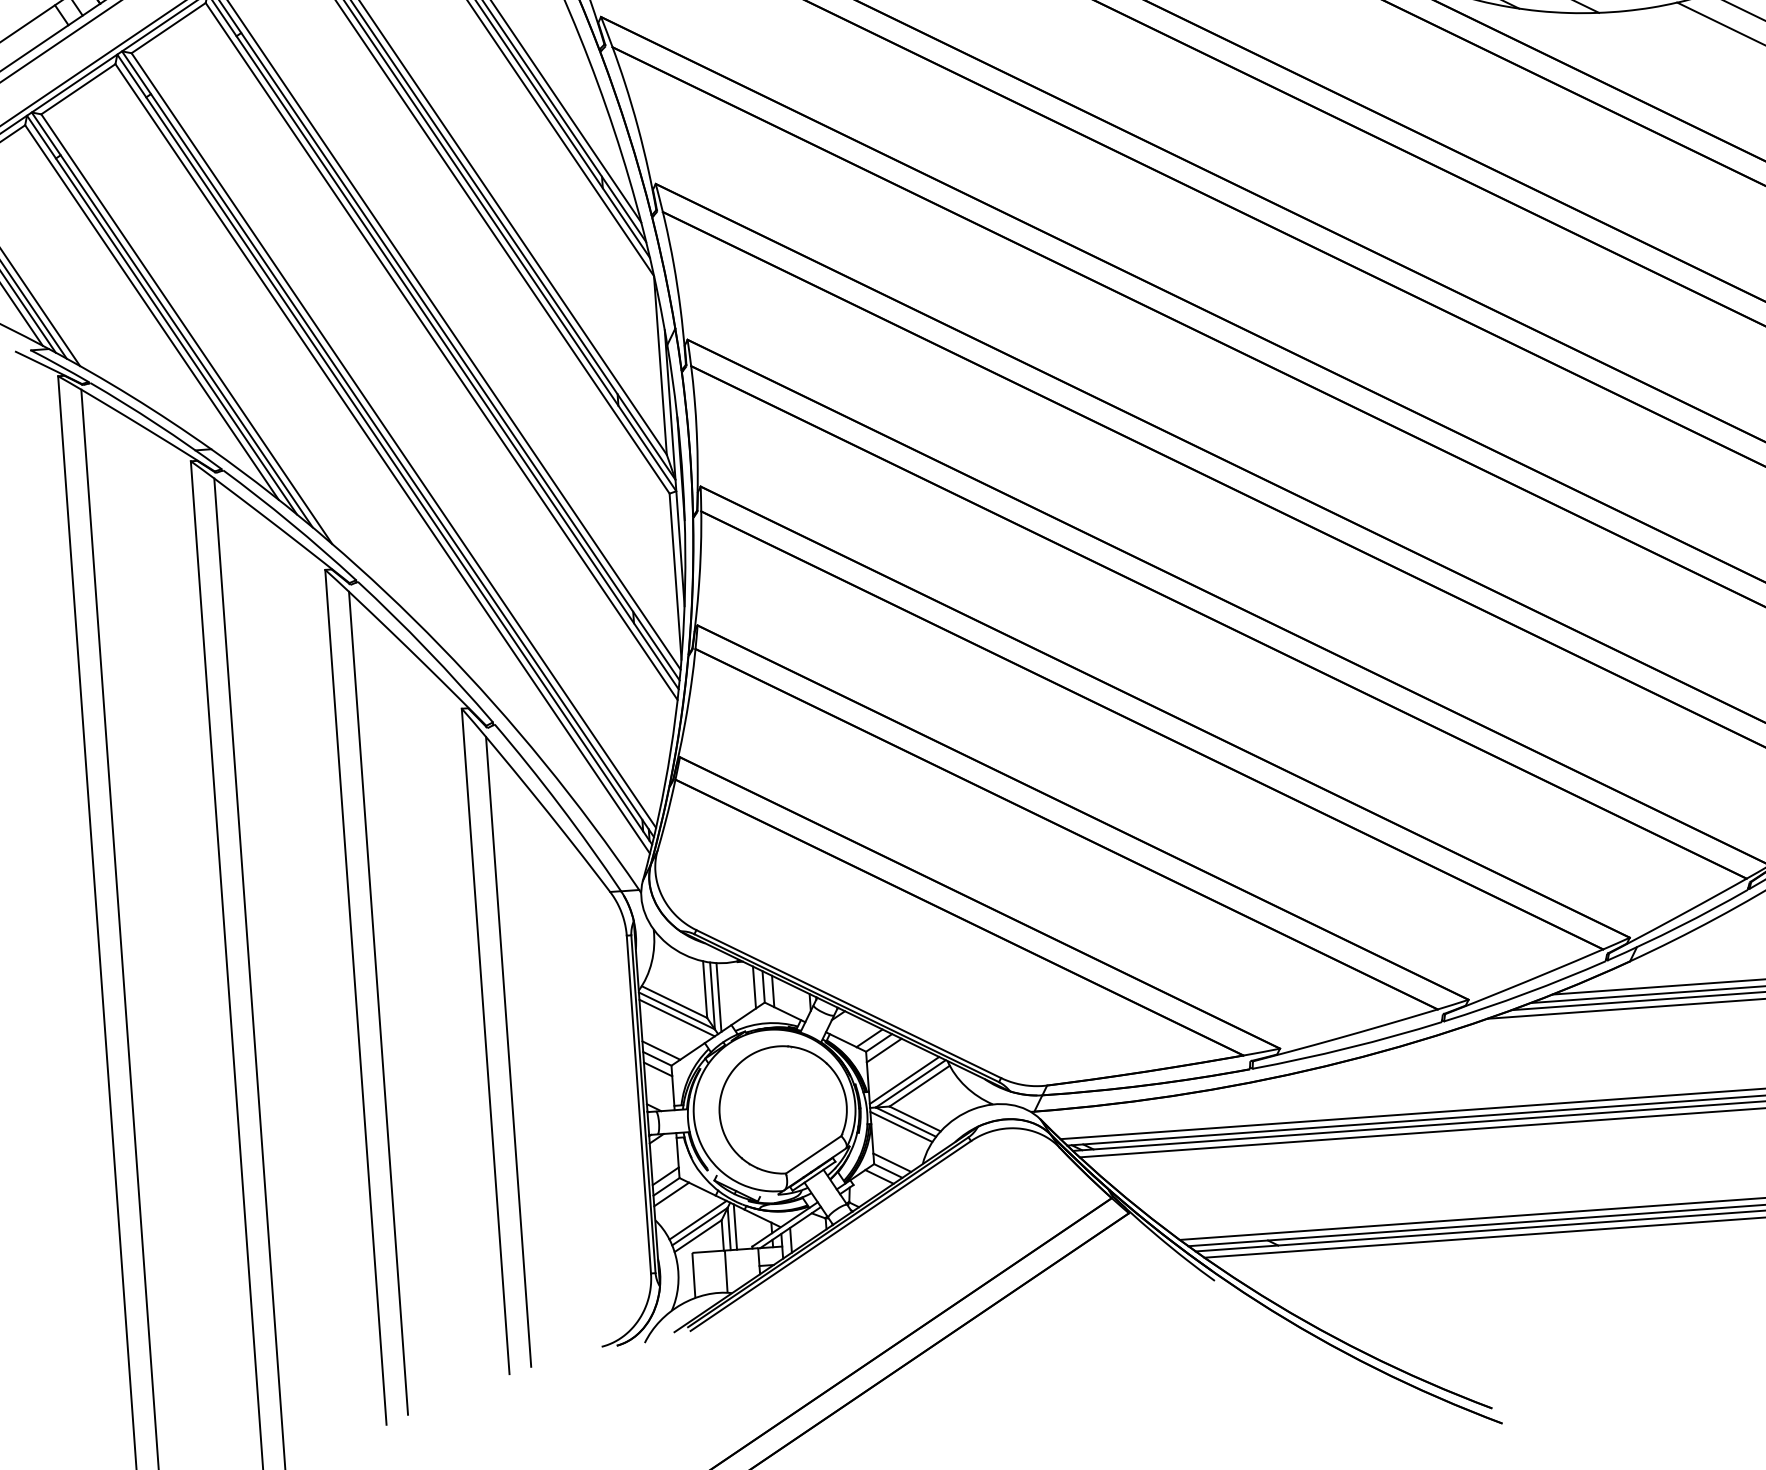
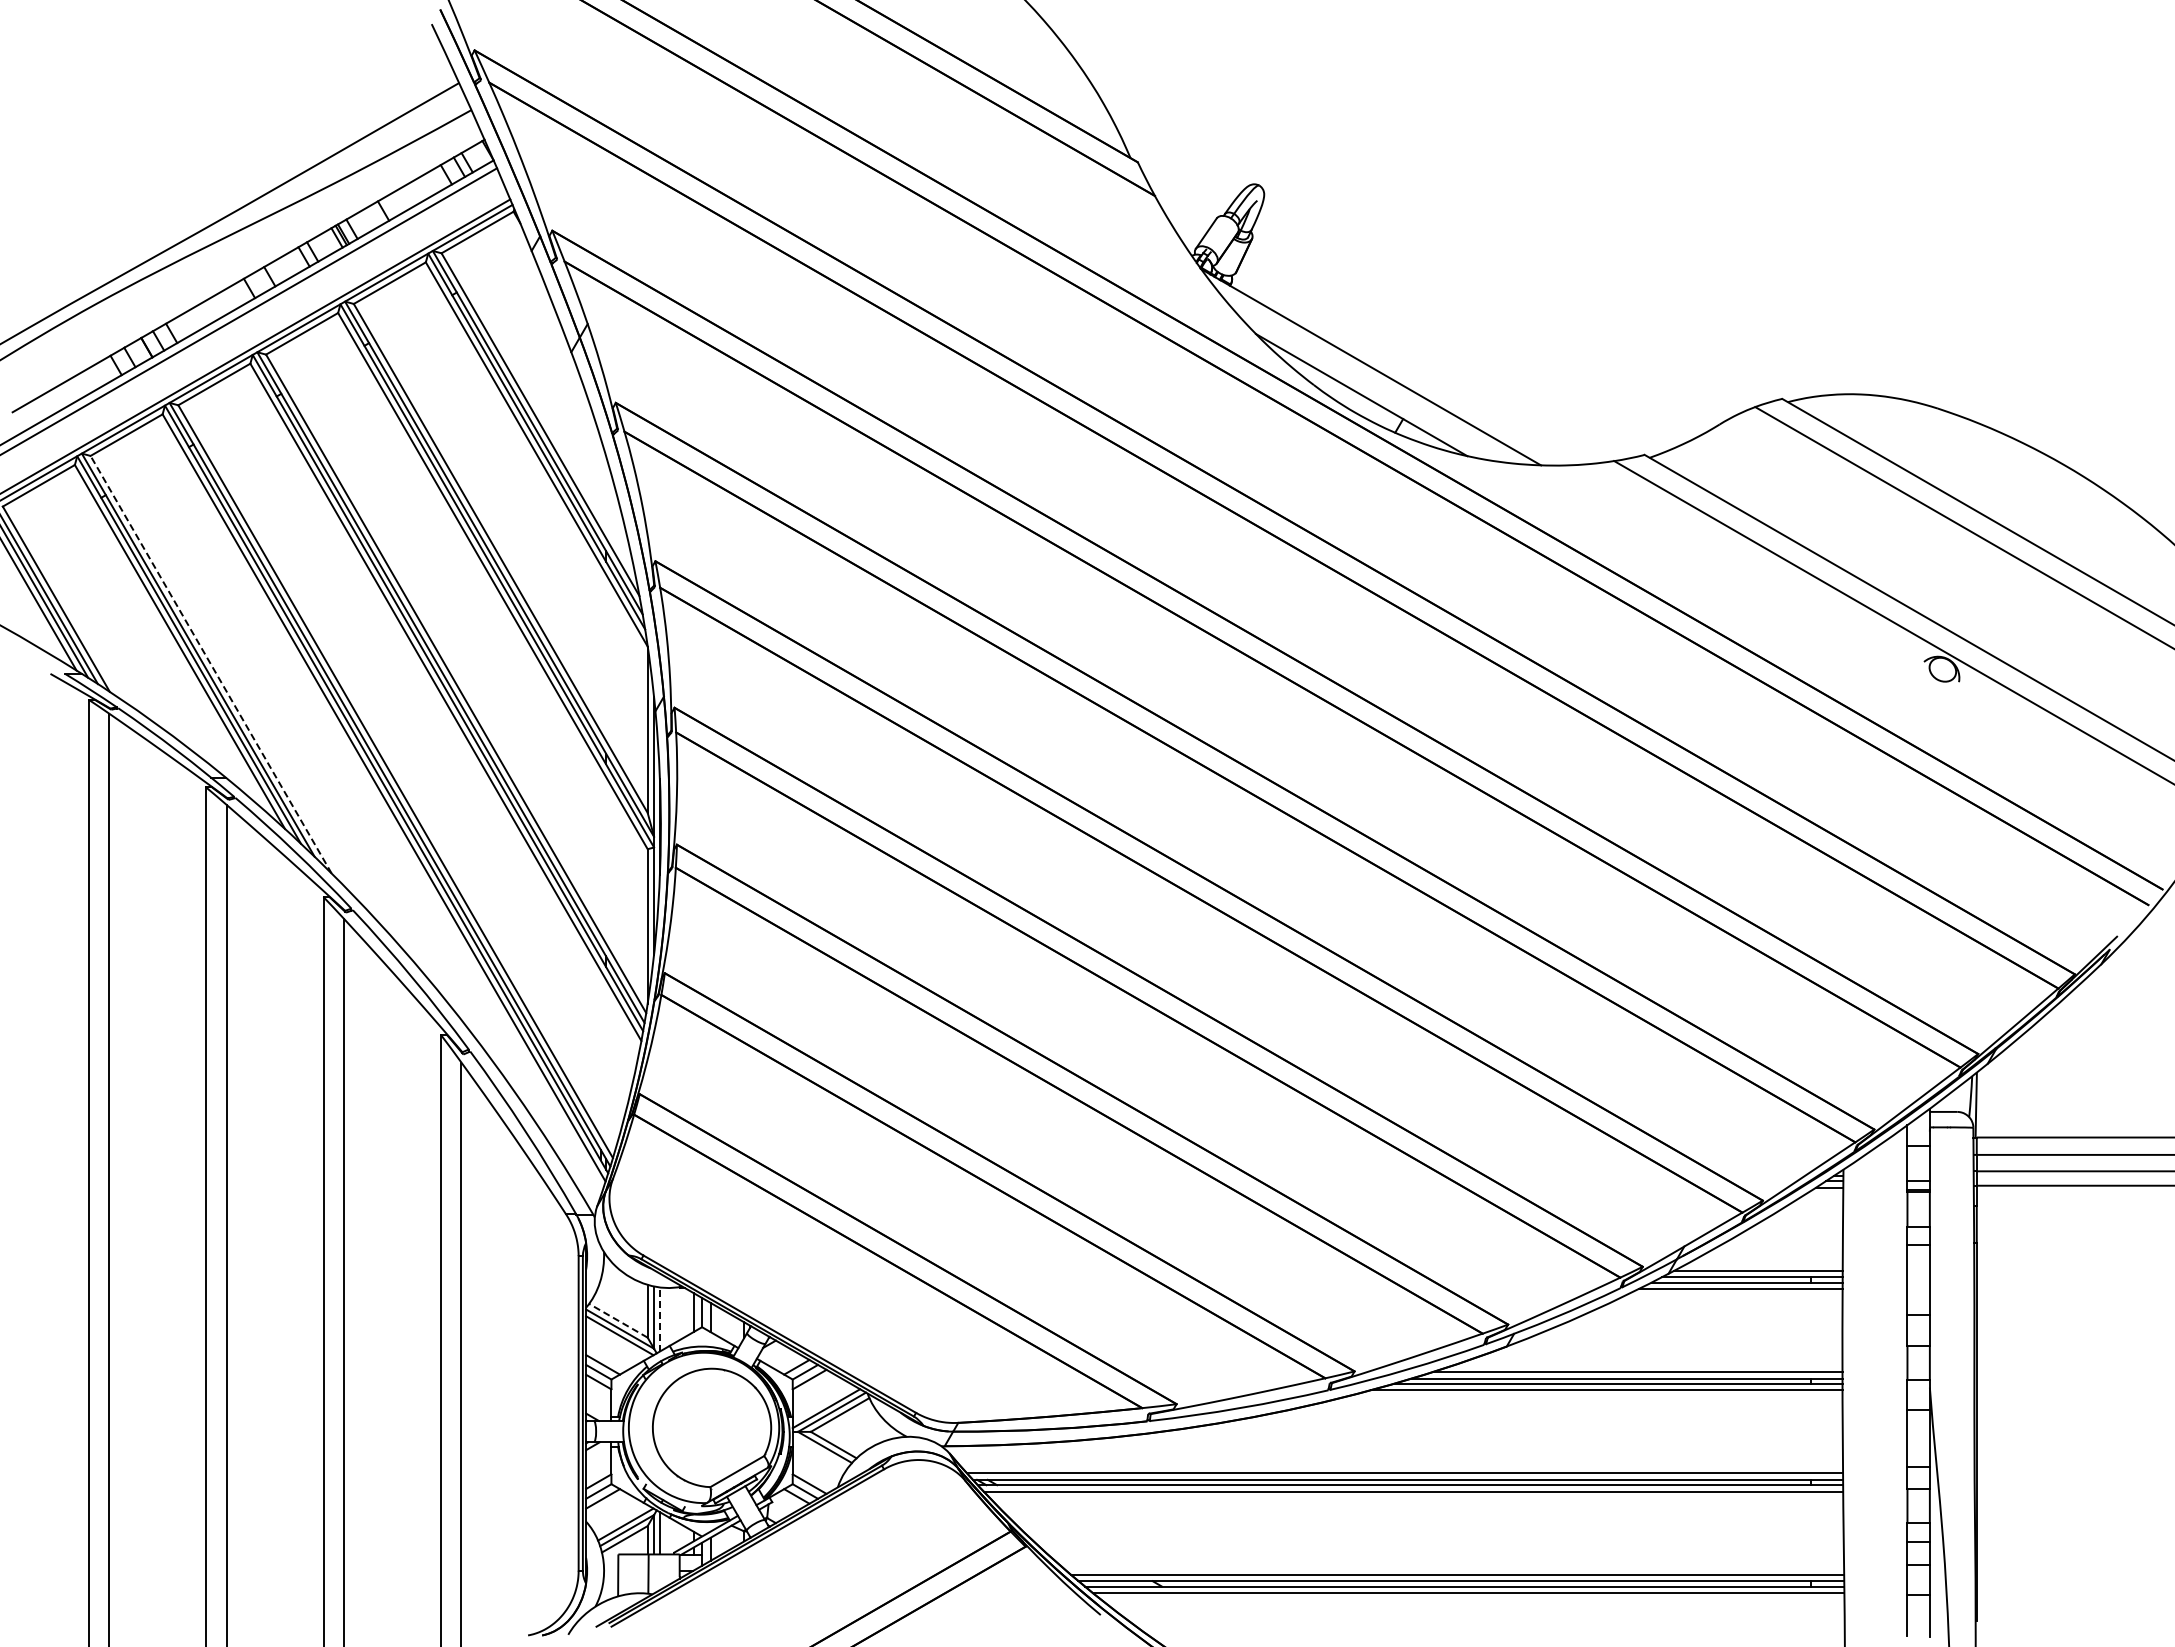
line: (186, 328) -> (210, 664), solid -> dashed
line: (718, 997) -> (659, 1319), solid -> dashed
line: (674, 1001) -> (618, 1320), solid -> dashed
line: (901, 1126) -> (820, 1451), removed

